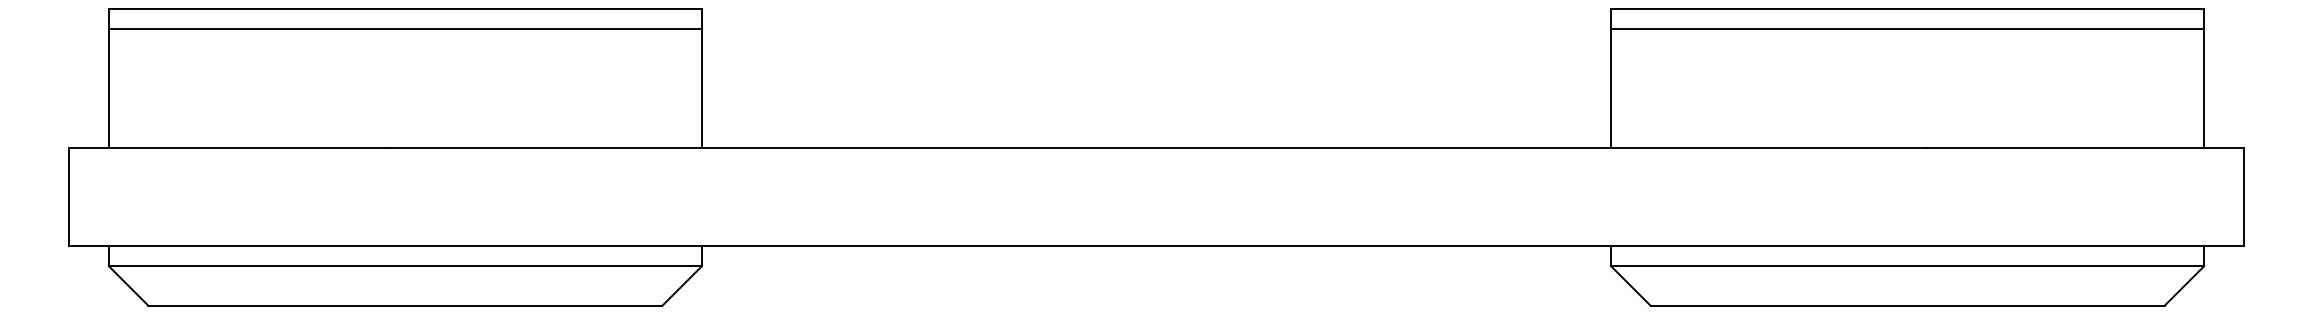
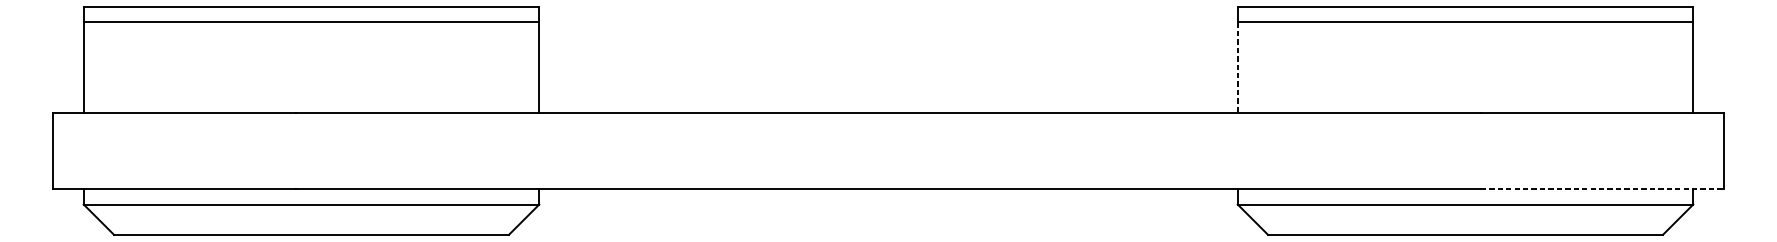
line: (1611, 88) -> (1238, 67), solid -> dashed
line: (2086, 246) -> (1602, 189), solid -> dashed

